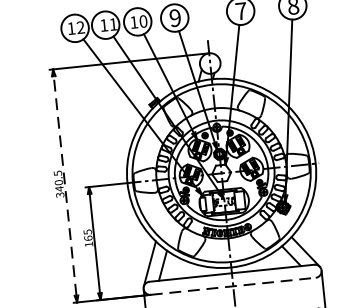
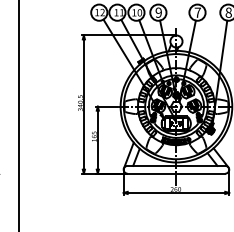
line: (64, 185) -> (83, 104), dashed -> solid
line: (233, 286) -> (176, 173), dashed -> solid

